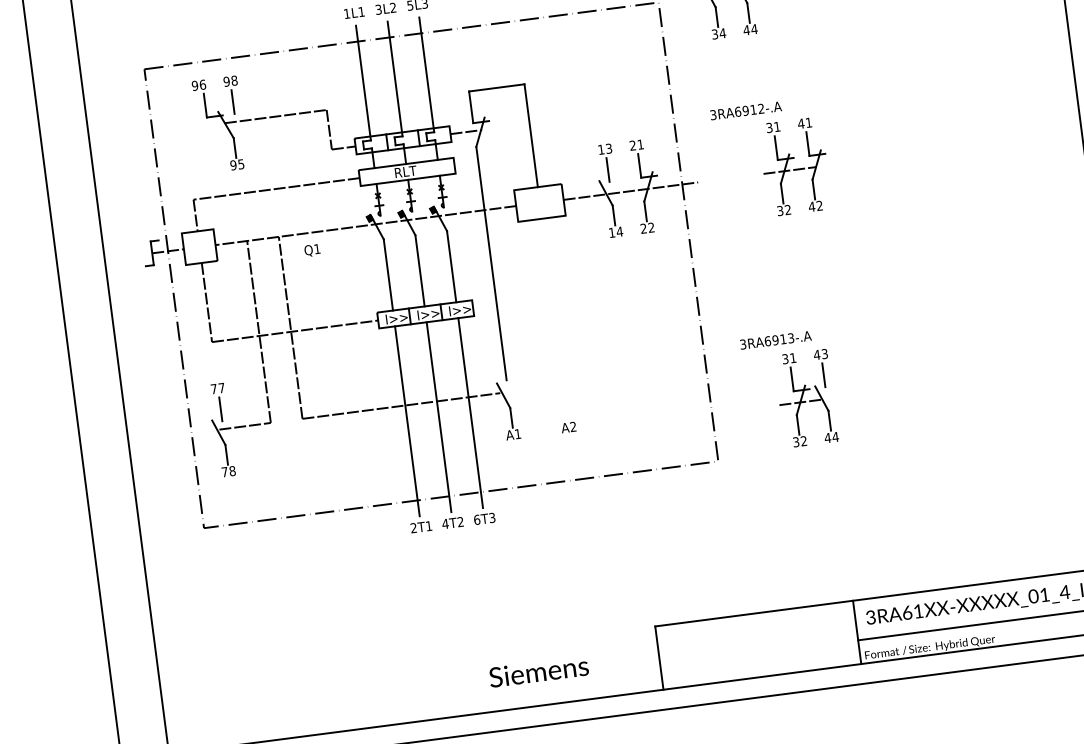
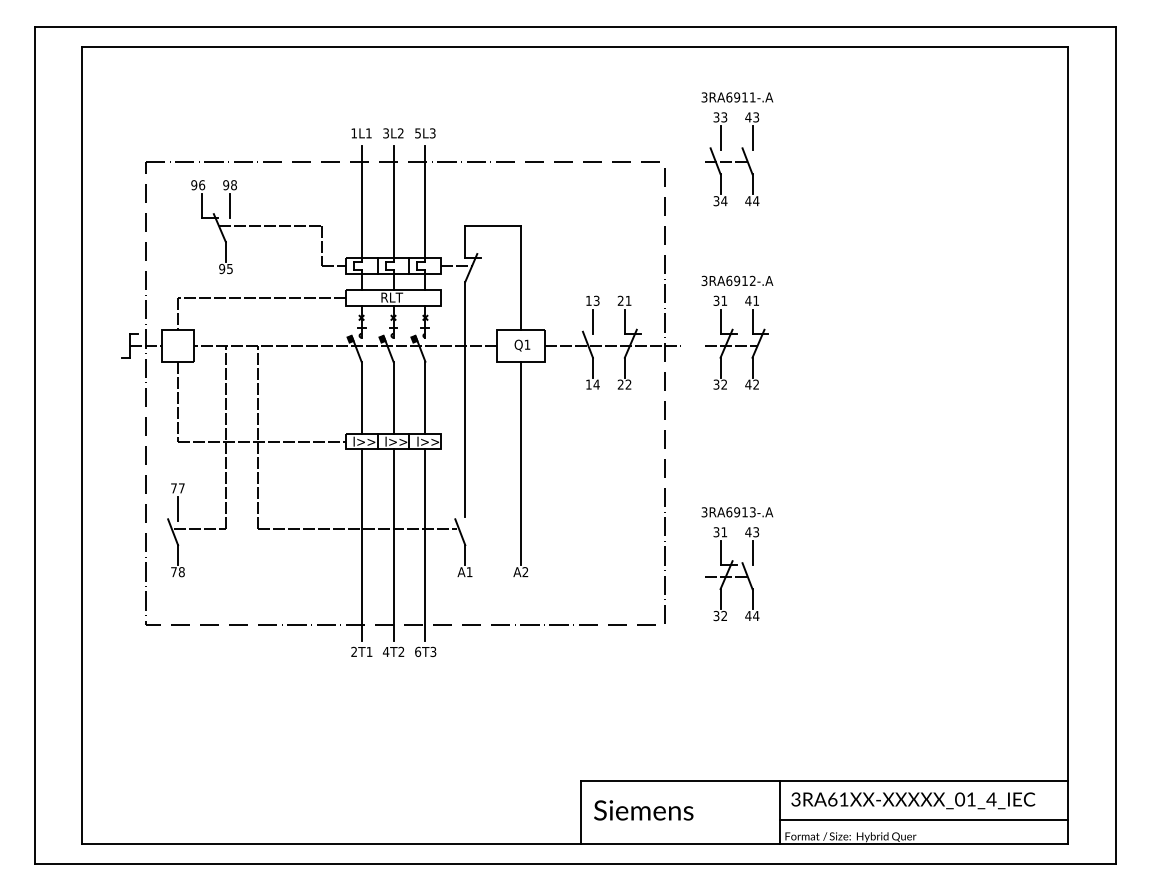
part: (794, 166) -> (736, 342), moved
text: (312, 250) -> (522, 345), moved
line: (555, 319) -> (521, 463), added
part: (806, 398) -> (732, 574), moved
text: (538, 671) -> (643, 810), moved

